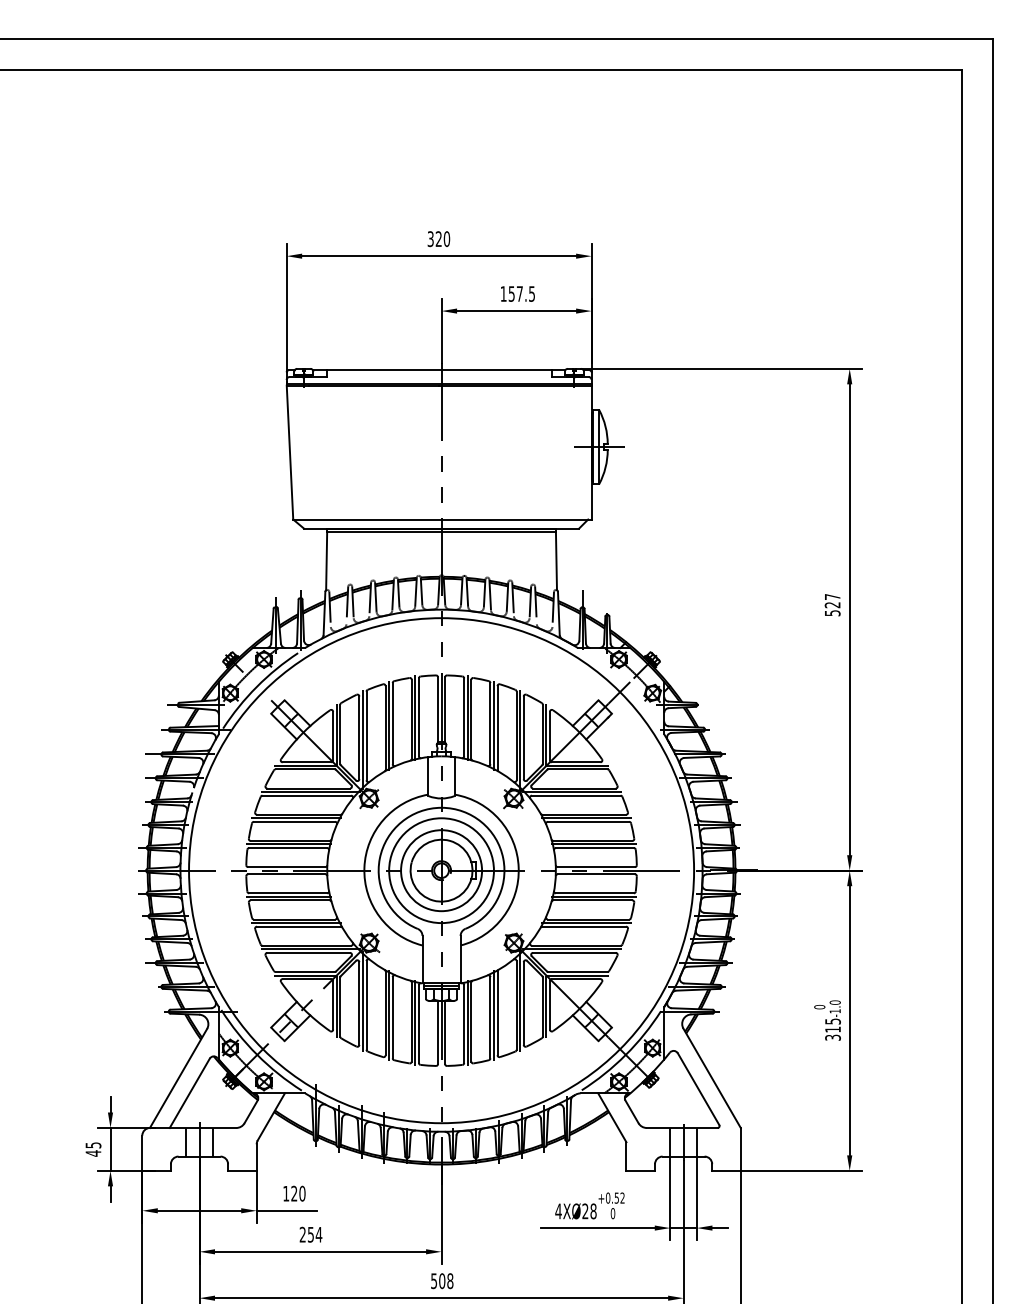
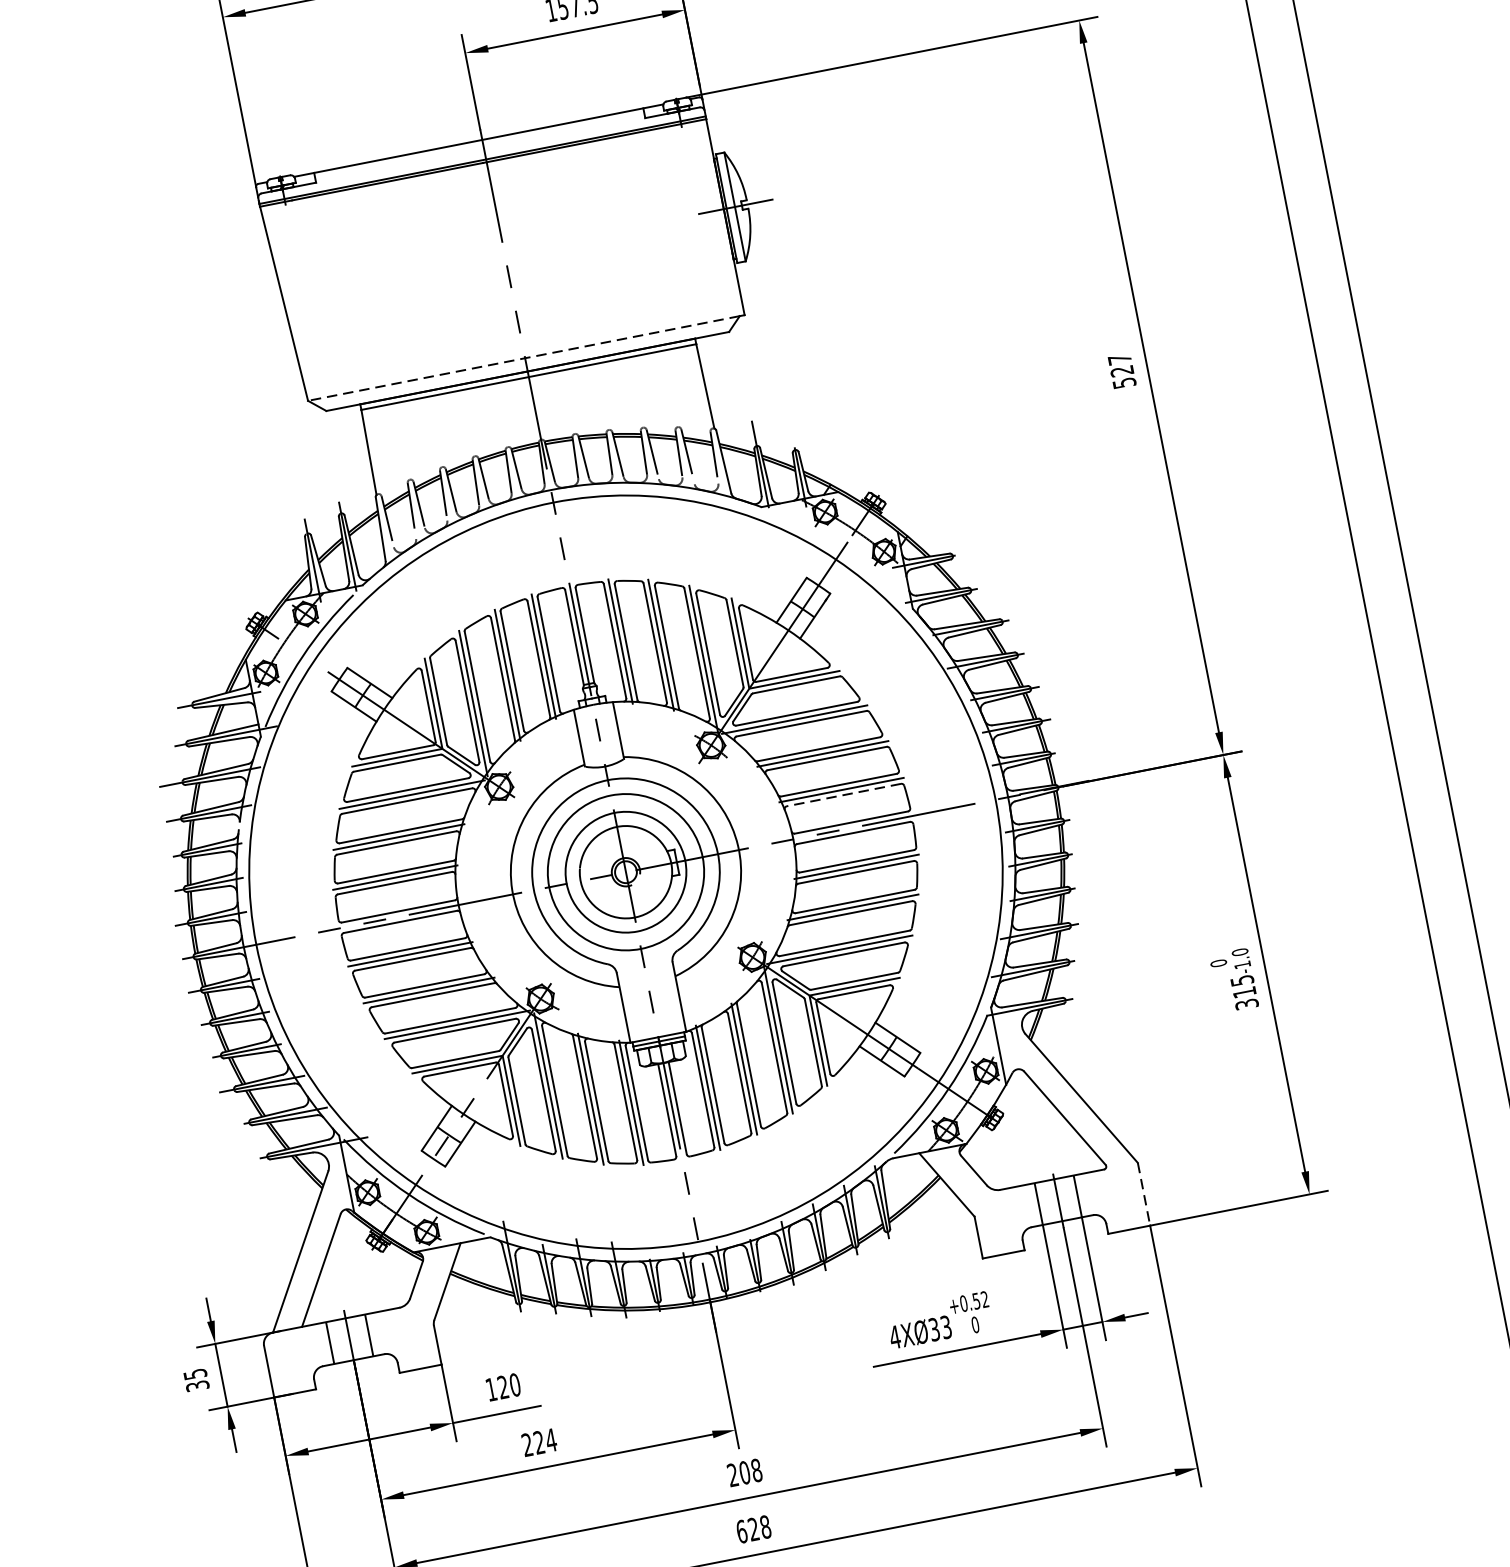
line: (440, 519) -> (523, 358), solid -> dashed
line: (594, 848) -> (843, 795), solid -> dashed
line: (740, 1149) -> (1143, 1194), solid -> dashed
text: (93, 1153) -> (197, 1386), 45 -> 35
text: (589, 1211) -> (940, 1328), 4XØ28 -> 4XØ33
text: (310, 1234) -> (538, 1442), 254 -> 224
text: (433, 1281) -> (732, 1475), 508 -> 208

